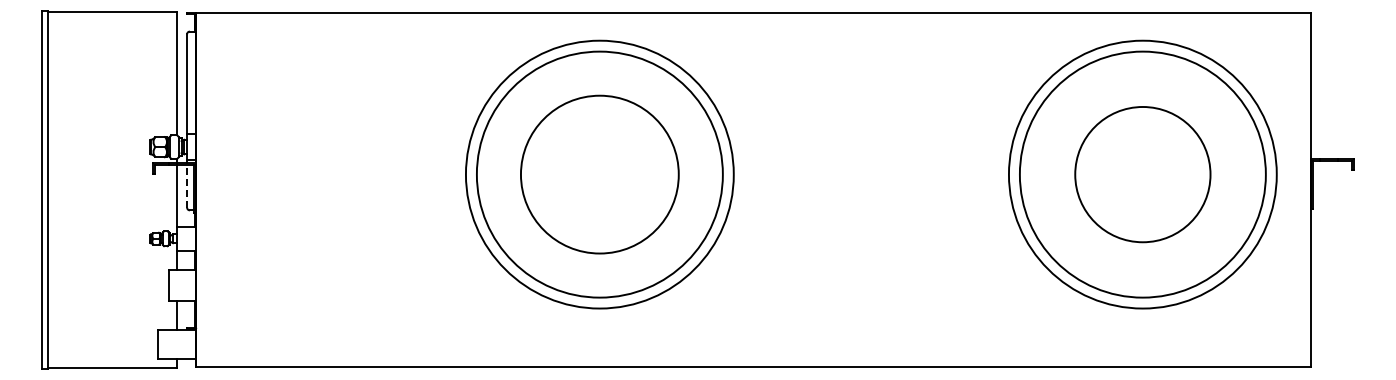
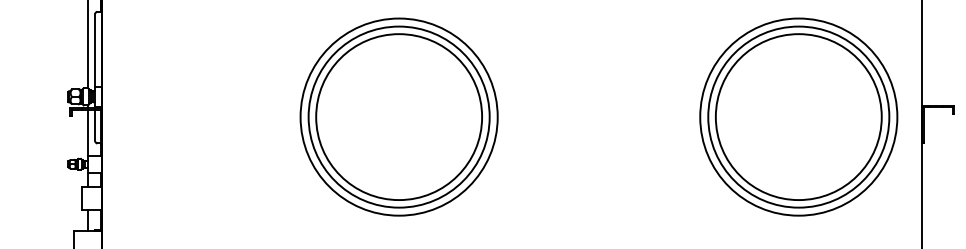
circle: (599, 174) -> (398, 117), size x1.43
circle: (1142, 174) -> (798, 117), size x1.67
line: (187, 185) -> (95, 125), dashed -> solid

